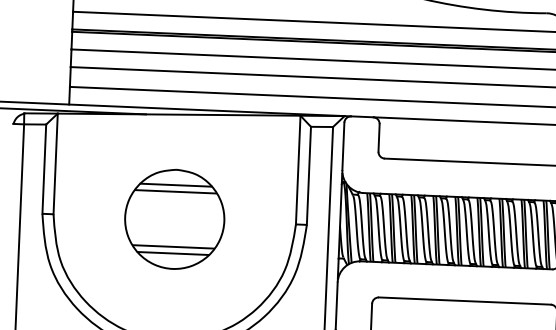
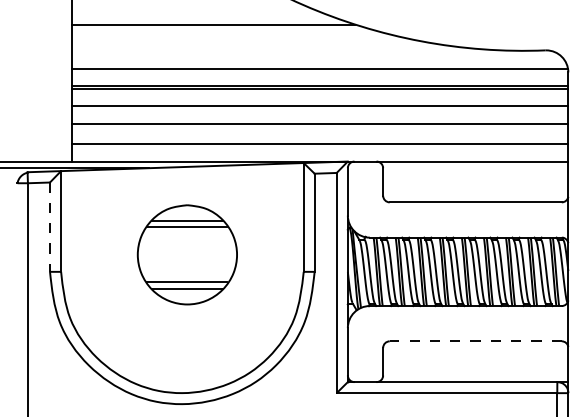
line: (44, 169) -> (50, 227), solid -> dashed
part: (173, 218) -> (186, 254), moved
line: (464, 301) -> (475, 341), solid -> dashed

